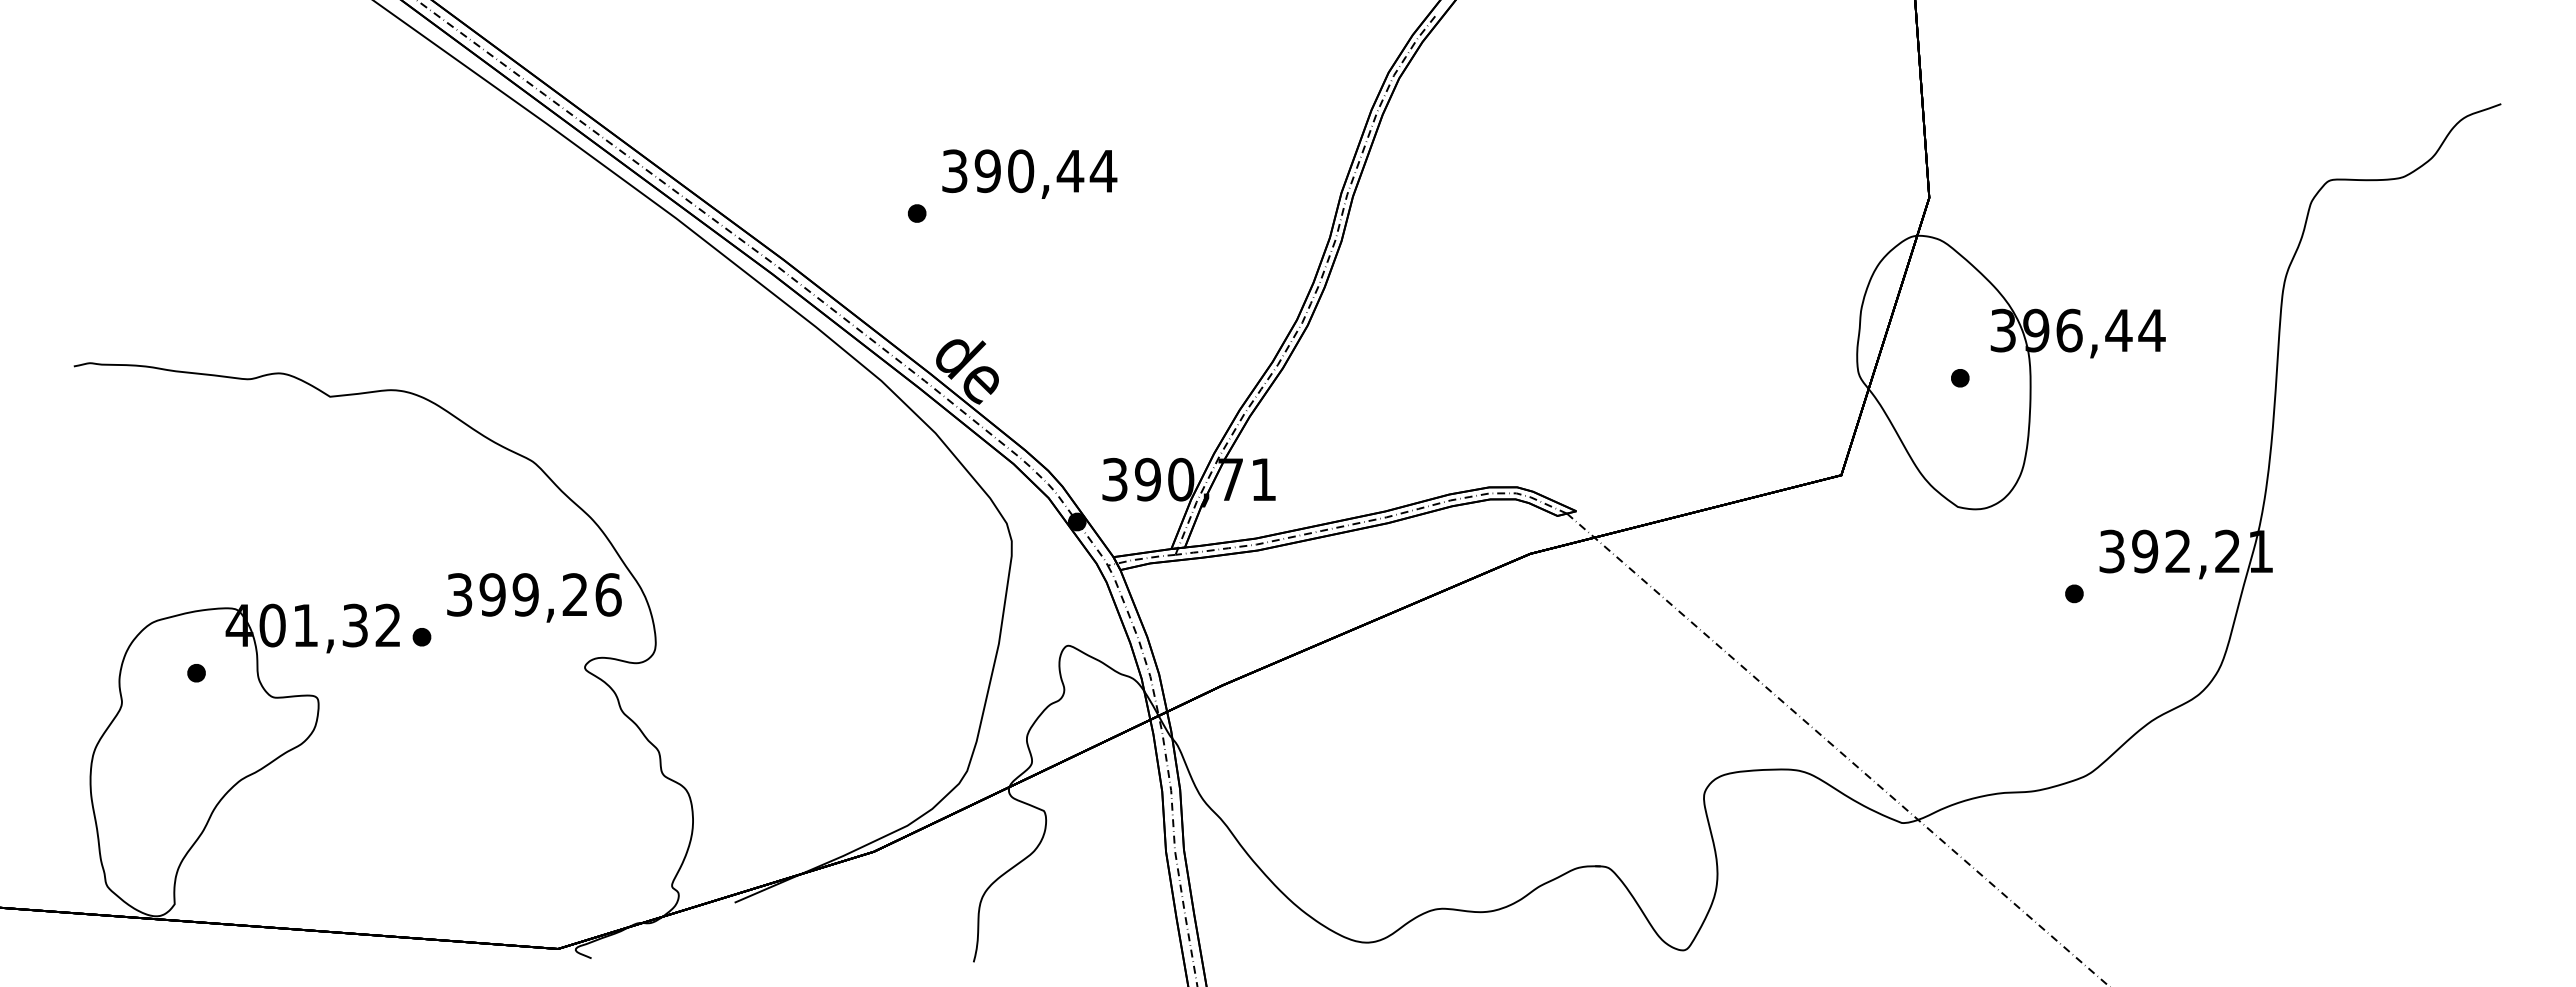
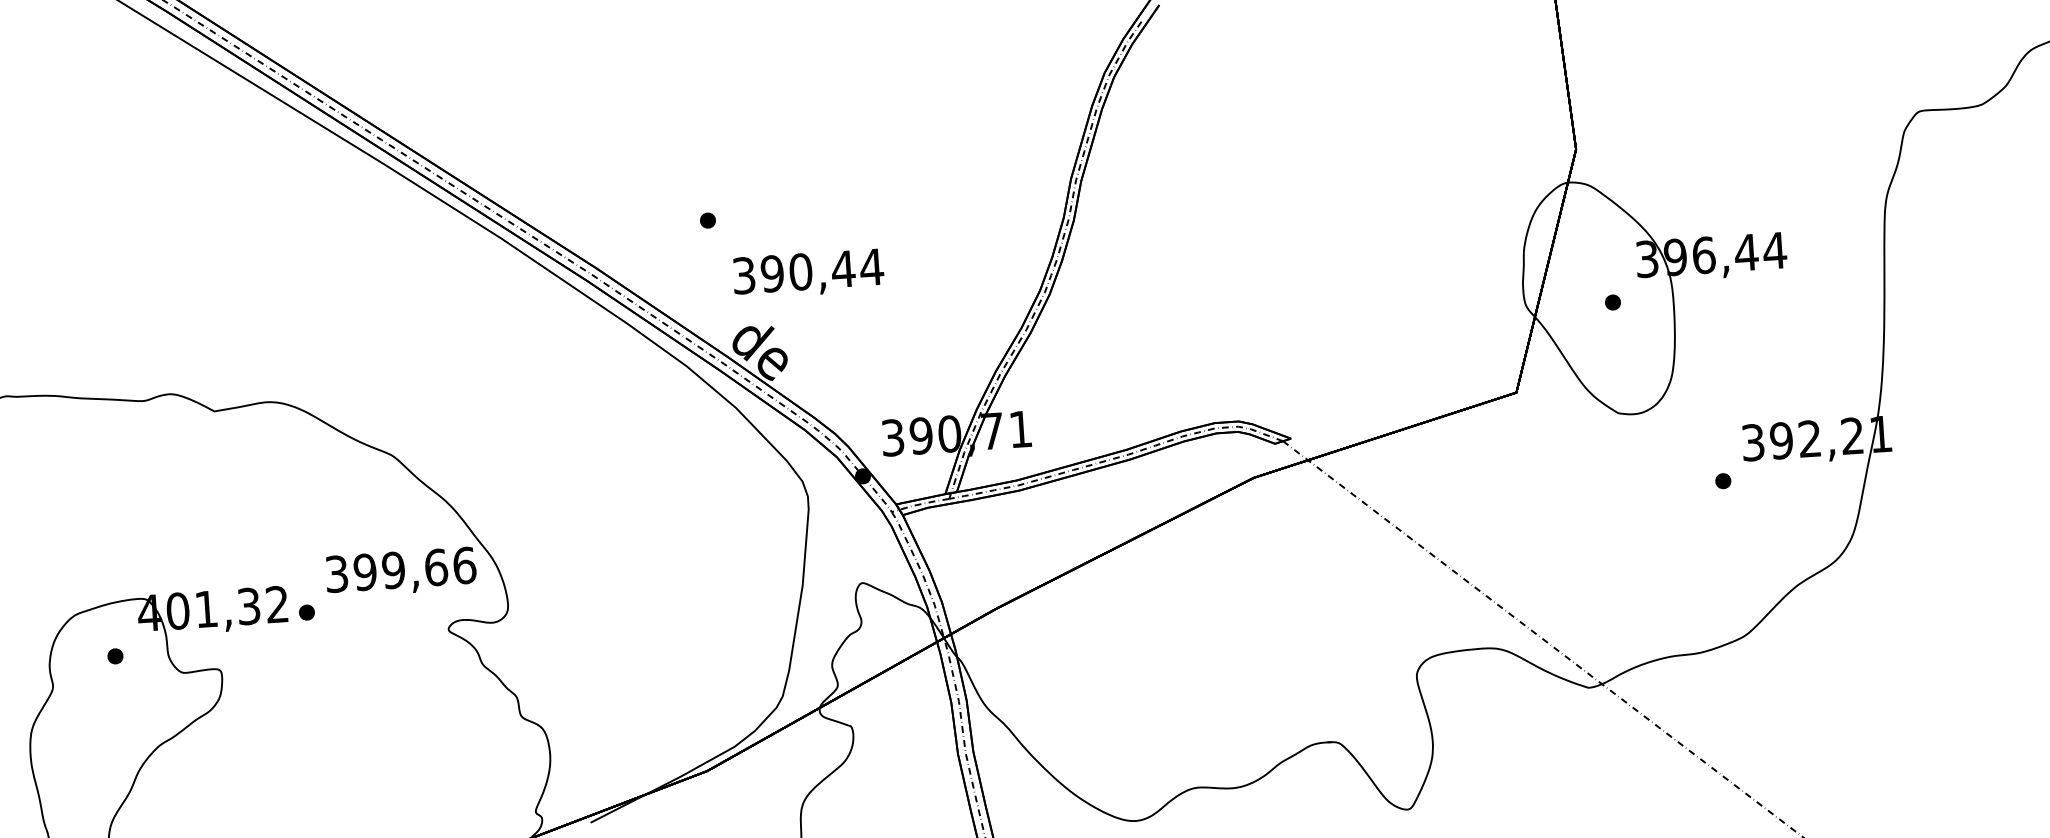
text: (1029, 173) -> (808, 273), moved
text: (575, 594) -> (436, 567), 399,26 -> 399,66

